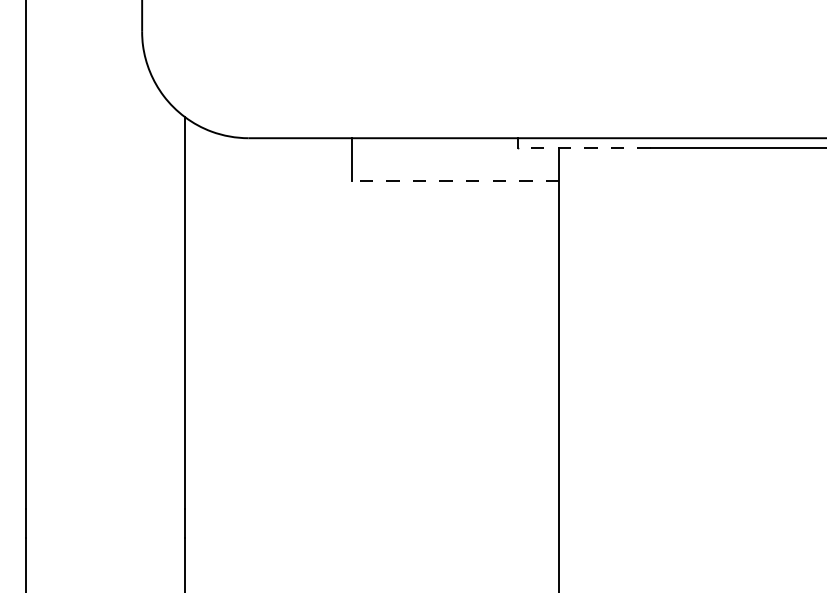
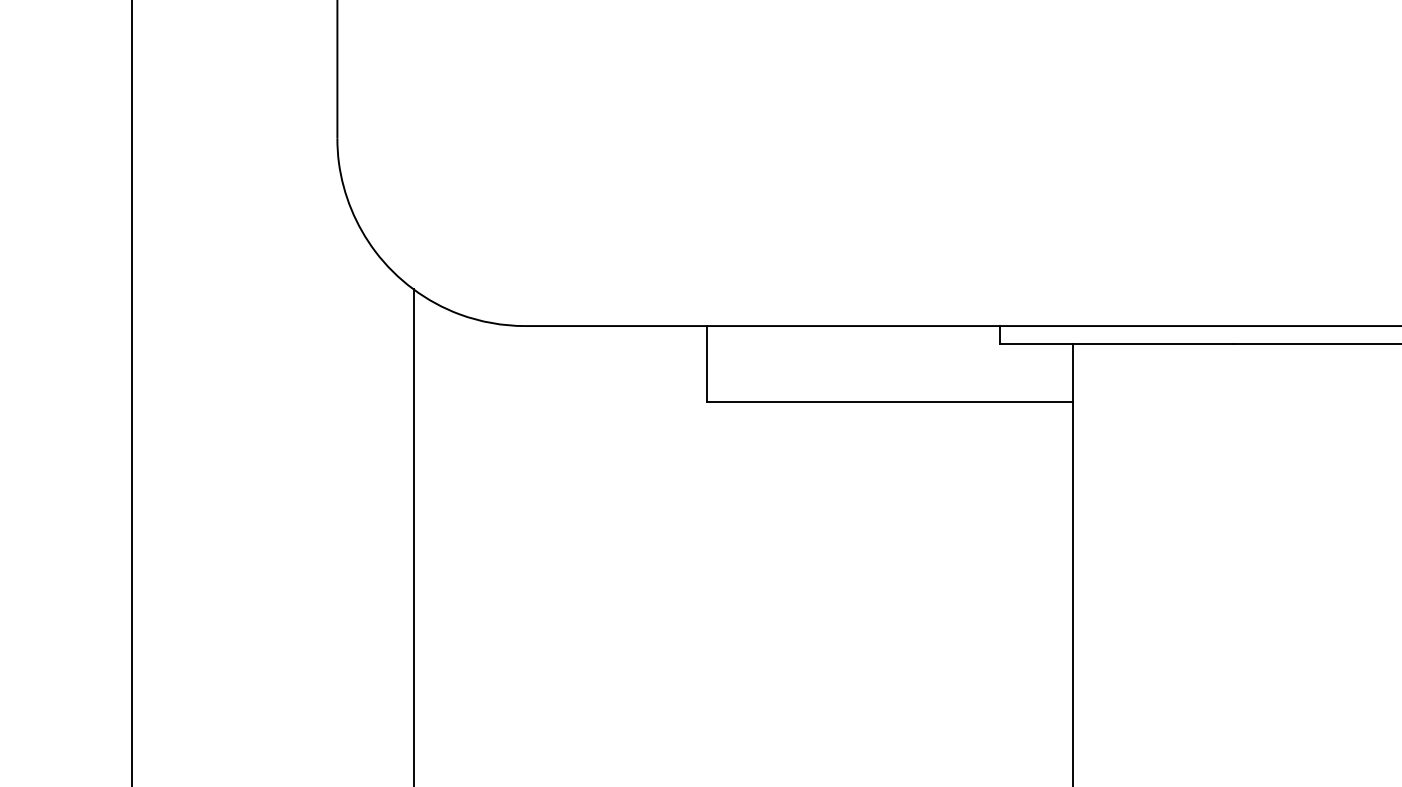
line: (583, 148) -> (1115, 344), dashed -> solid
line: (455, 181) -> (889, 402), dashed -> solid

